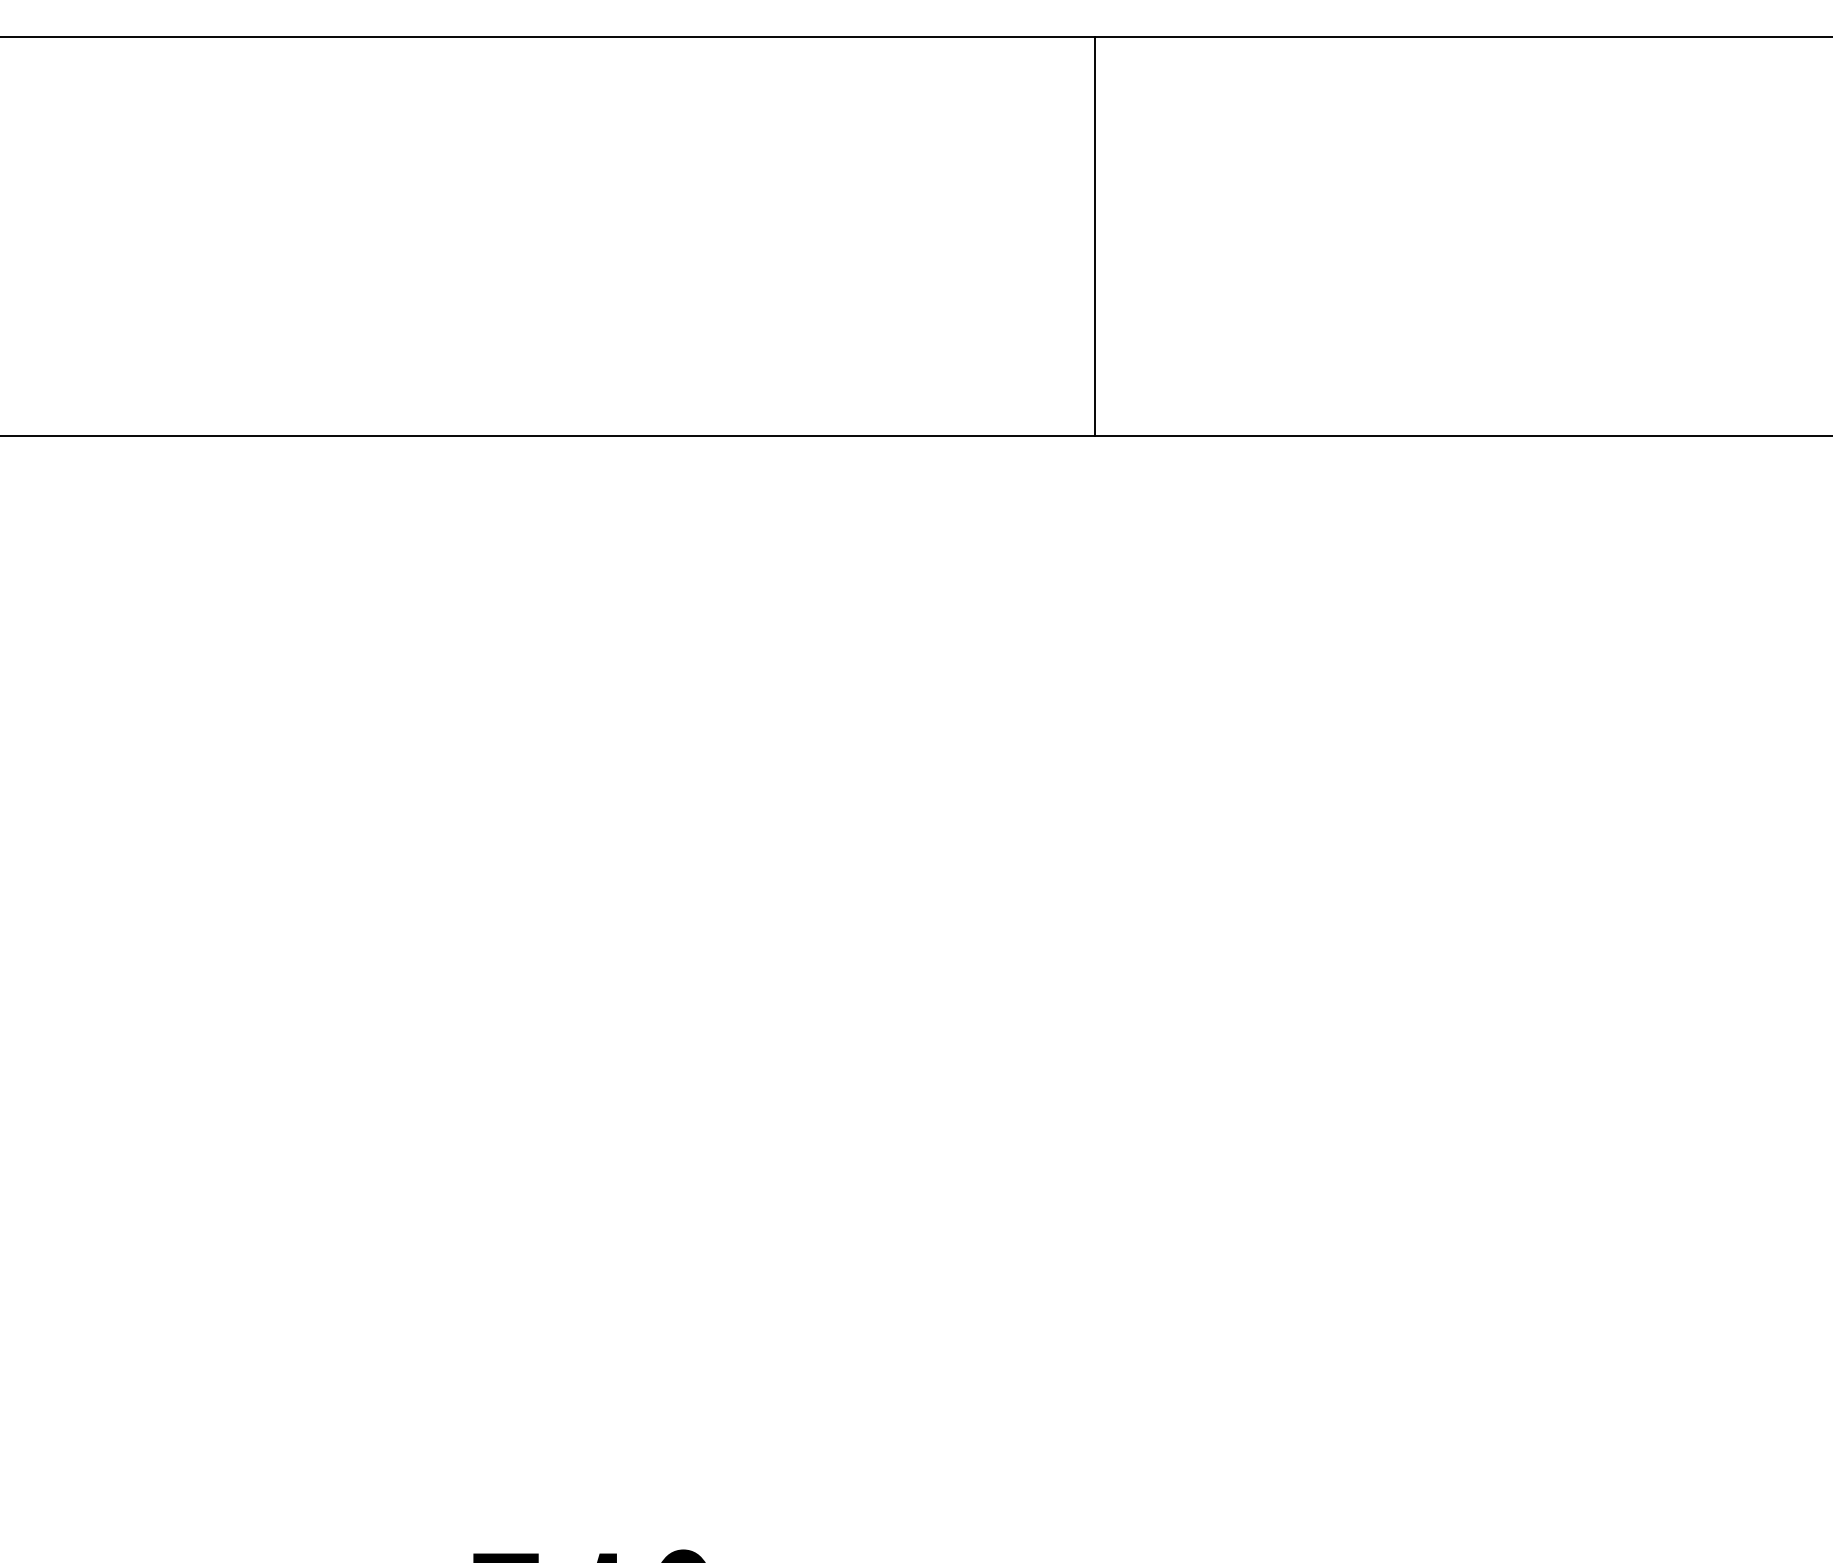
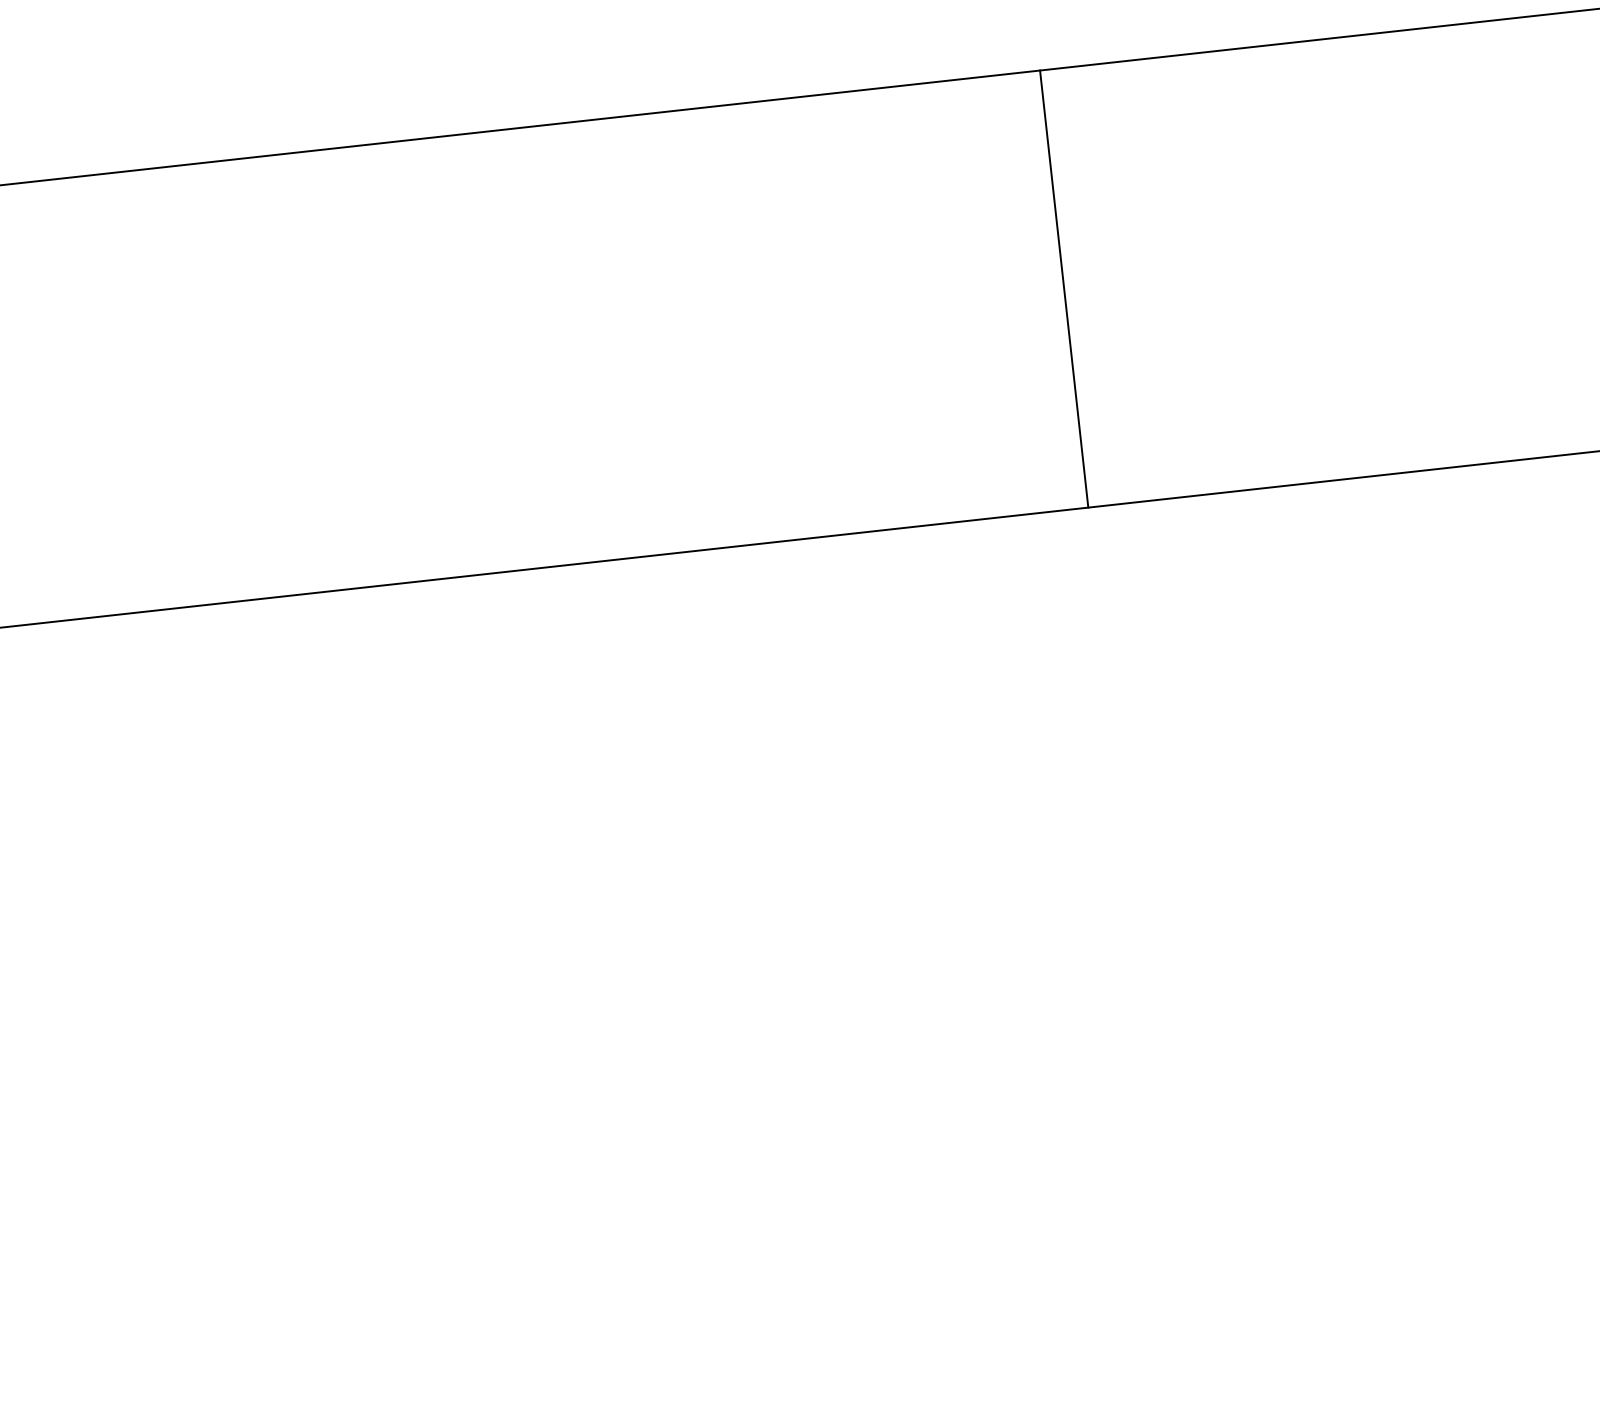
line: (1095, 236) -> (1064, 288), moved

